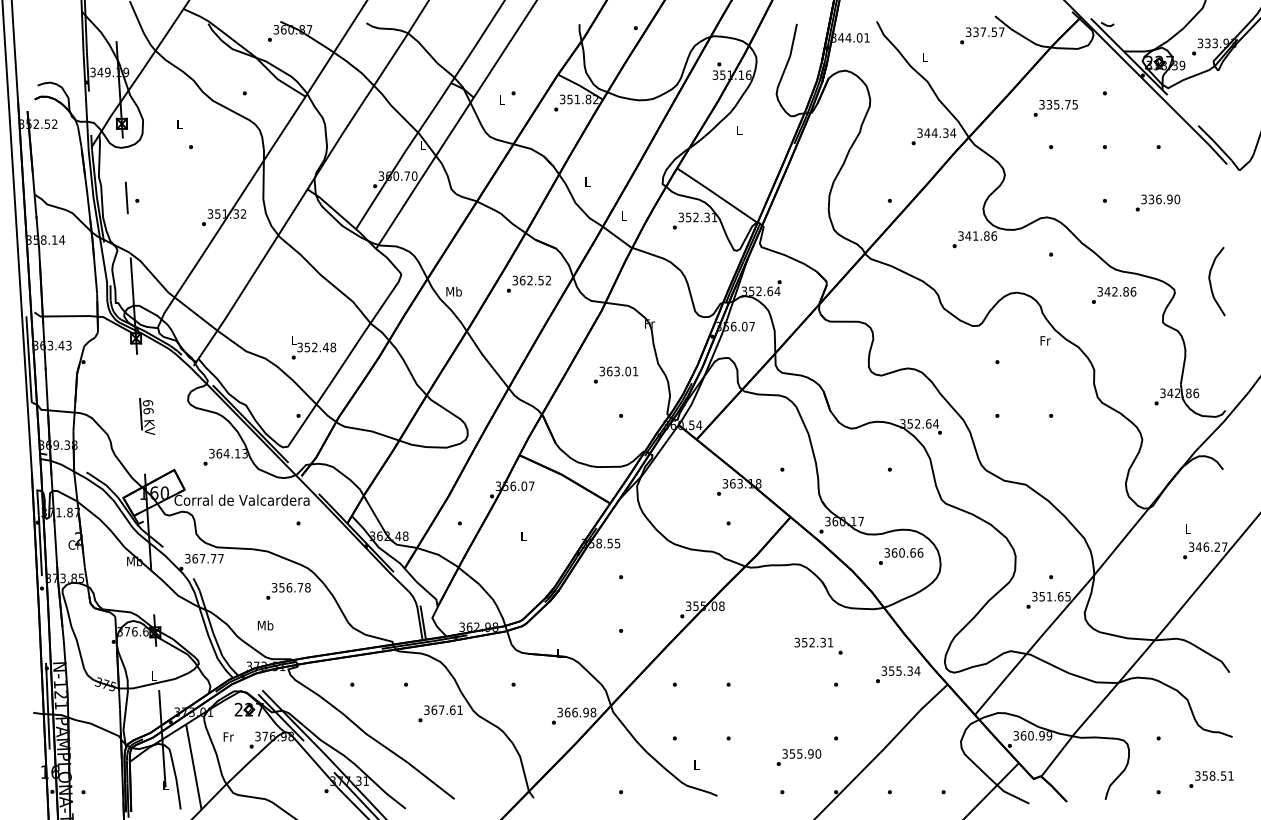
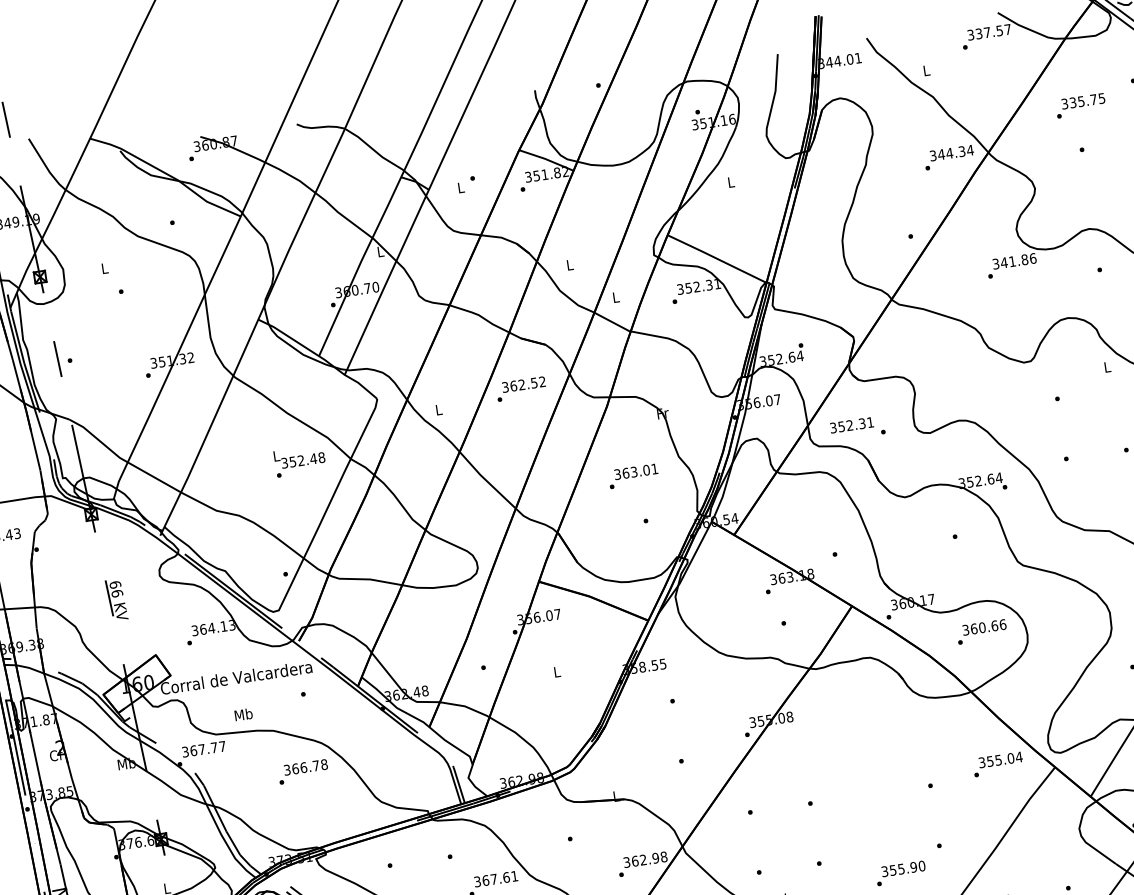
text: (453, 291) -> (438, 409), Mb -> L
text: (1045, 340) -> (1107, 366), Fr -> L
text: (313, 347) -> (299, 460), moved
text: (281, 587) -> (294, 768), 356.78 -> 366.78
text: (265, 625) -> (243, 714), moved
text: (818, 645) -> (857, 427), moved
text: (909, 670) -> (1010, 757), 355.34 -> 355.04
text: (574, 712) -> (642, 860), 366.98 -> 362.98

